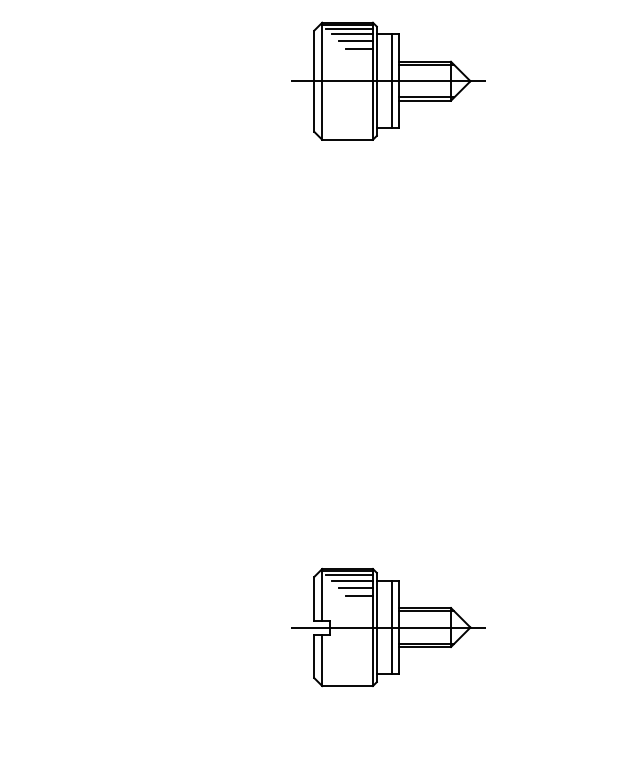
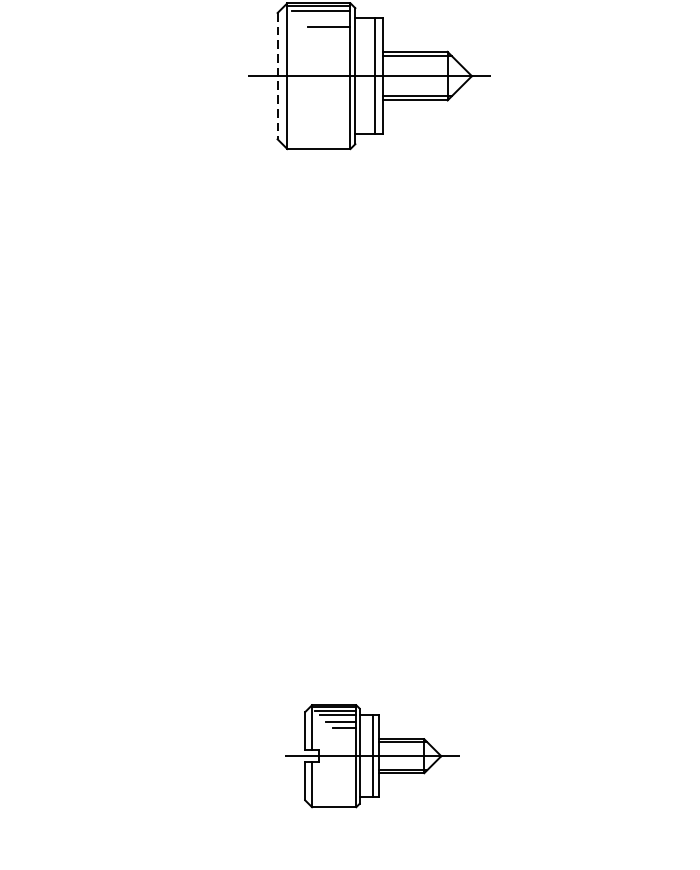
line: (351, 34) -> (323, 17), removed
line: (359, 49) -> (333, 36), removed
line: (314, 81) -> (277, 76), solid -> dashed
part: (388, 627) -> (369, 756), size x0.7

